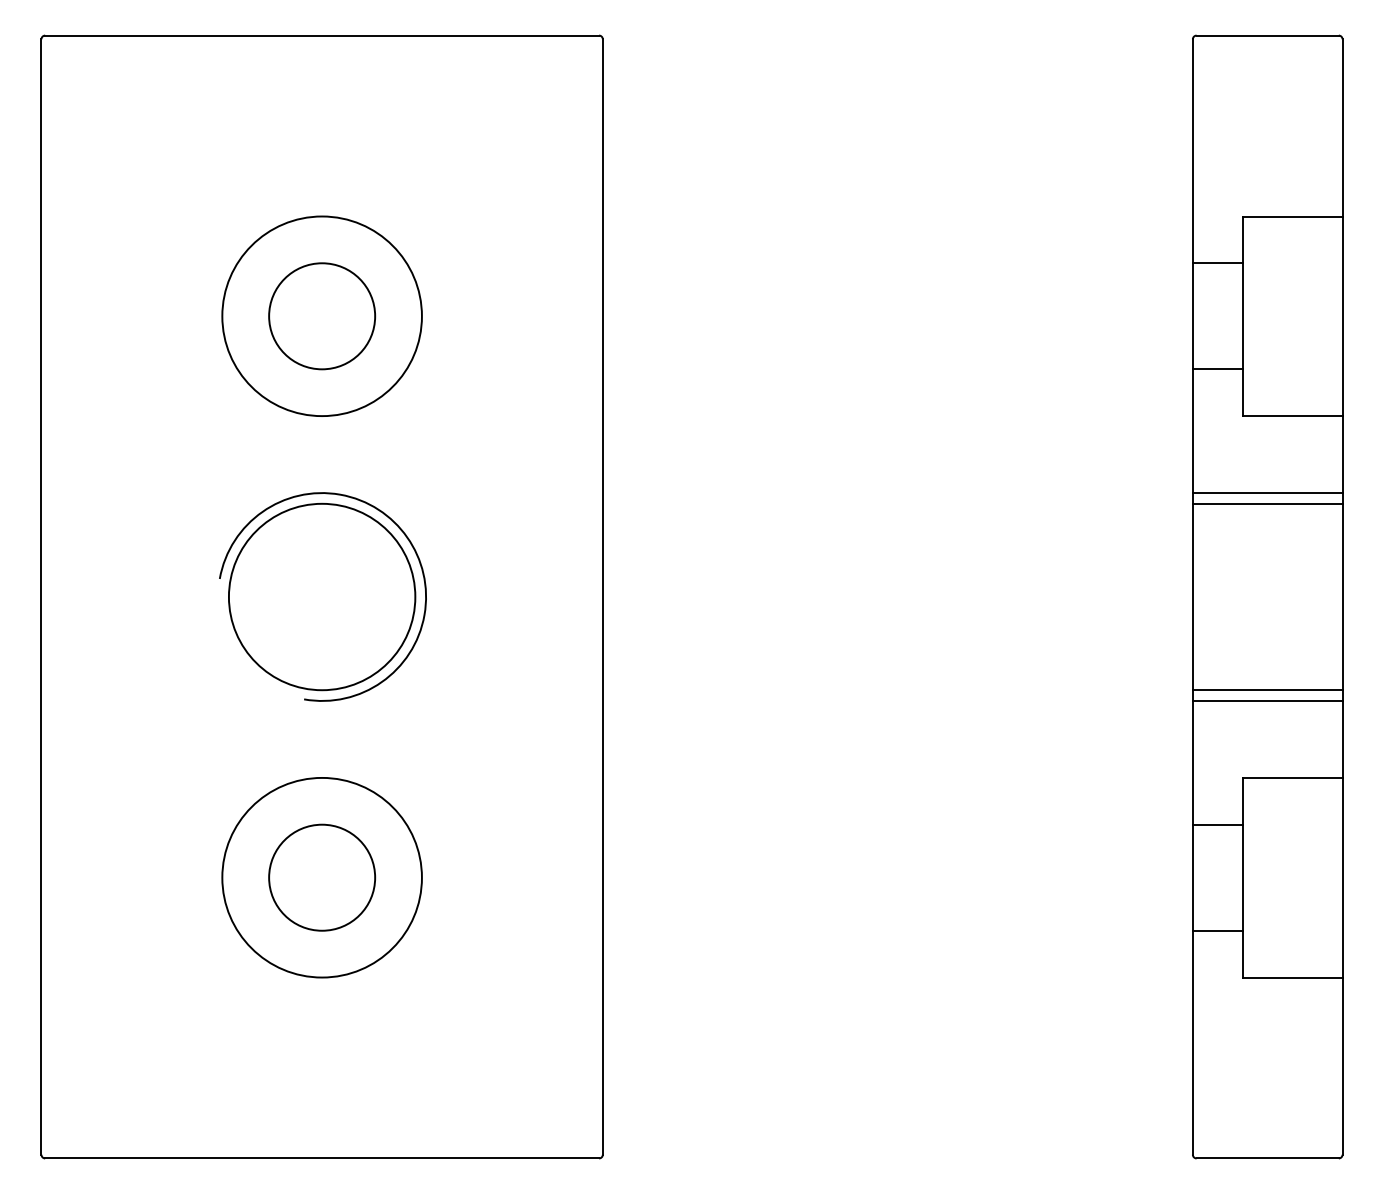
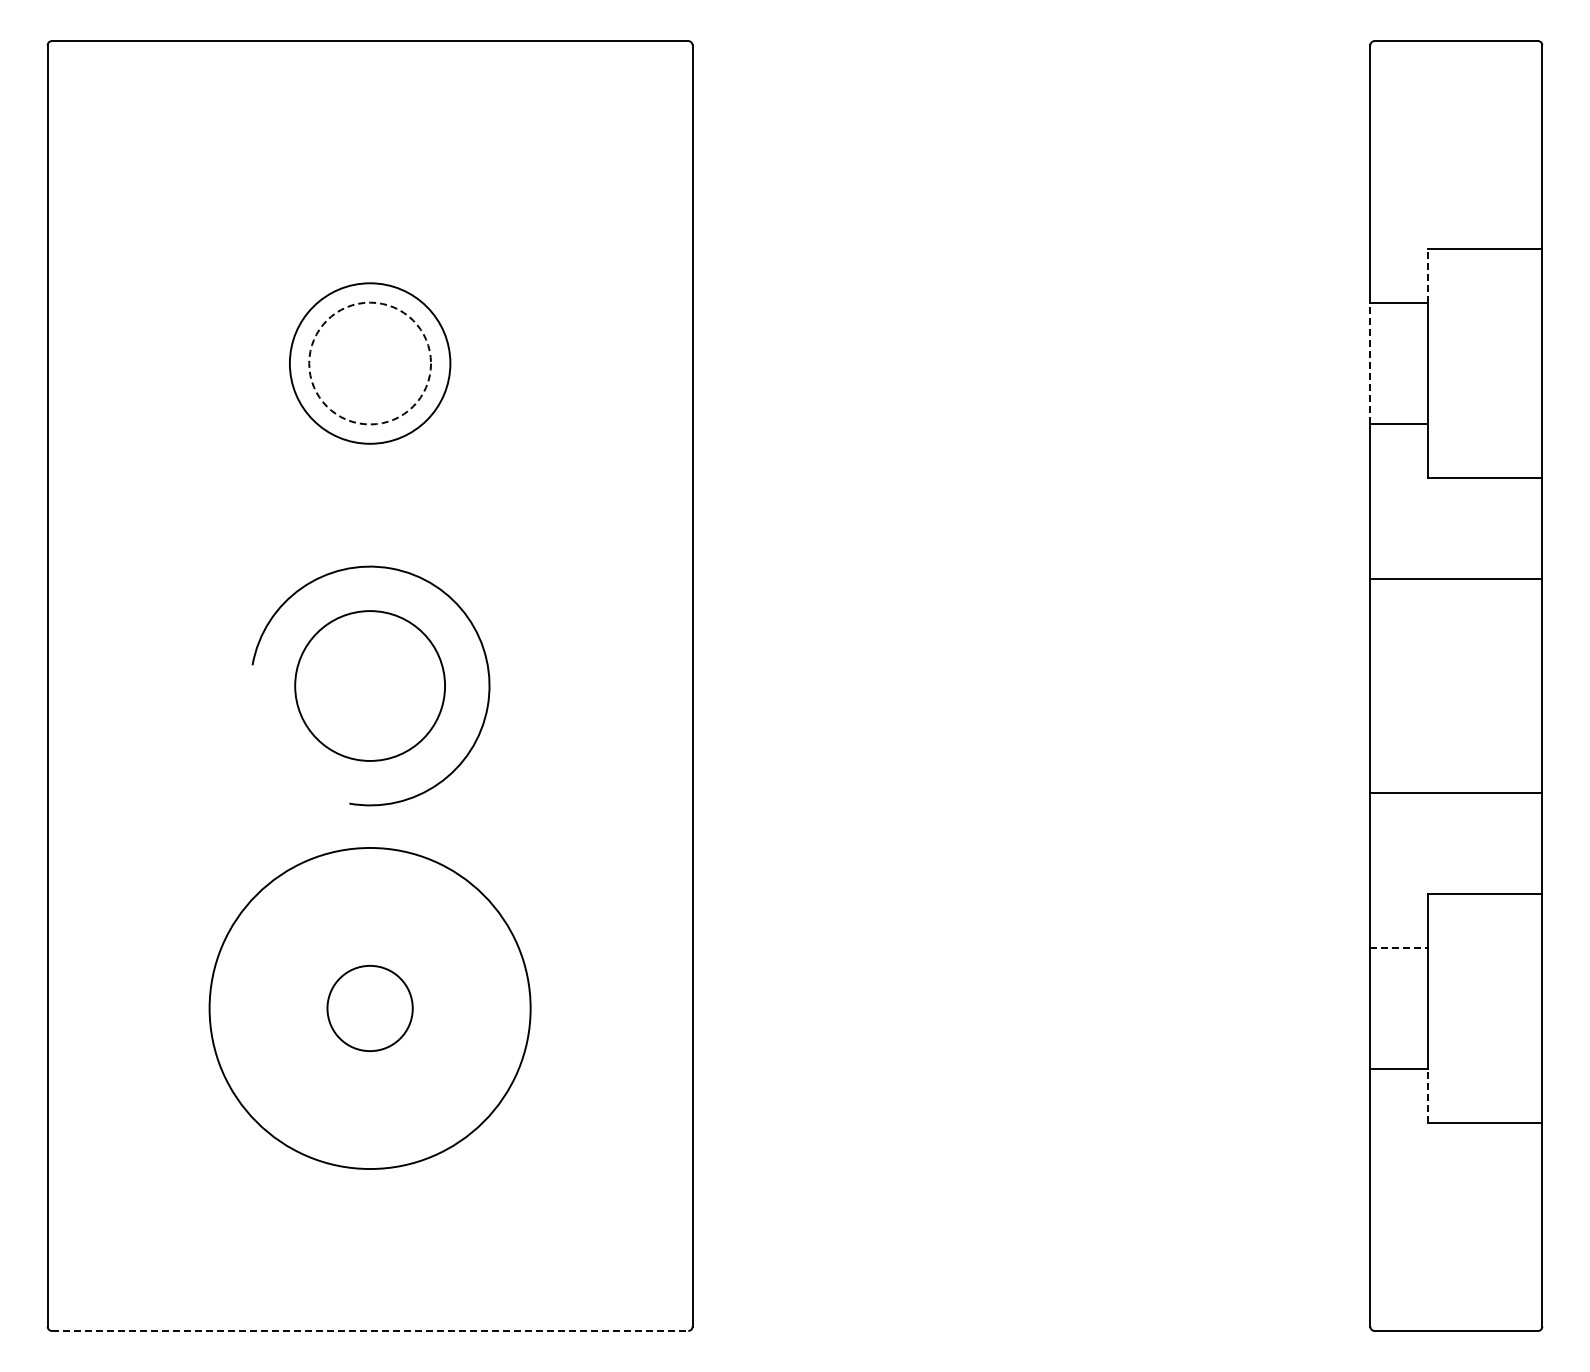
line: (1242, 239) -> (1427, 275), solid -> dashed
circle: (321, 316) -> (369, 363), size x0.7
circle: (322, 316) -> (370, 363), solid -> dashed
line: (1192, 316) -> (1370, 363), solid -> dashed
line: (1267, 492) -> (1456, 566), removed
circle: (322, 596) -> (370, 685), size x0.7
line: (1267, 701) -> (1456, 805), removed
line: (1218, 824) -> (1399, 947), solid -> dashed
circle: (321, 877) -> (369, 1008), size x1.4
circle: (322, 877) -> (370, 1008), size x0.7
line: (1242, 954) -> (1427, 1096), solid -> dashed
line: (322, 1158) -> (370, 1330), solid -> dashed

